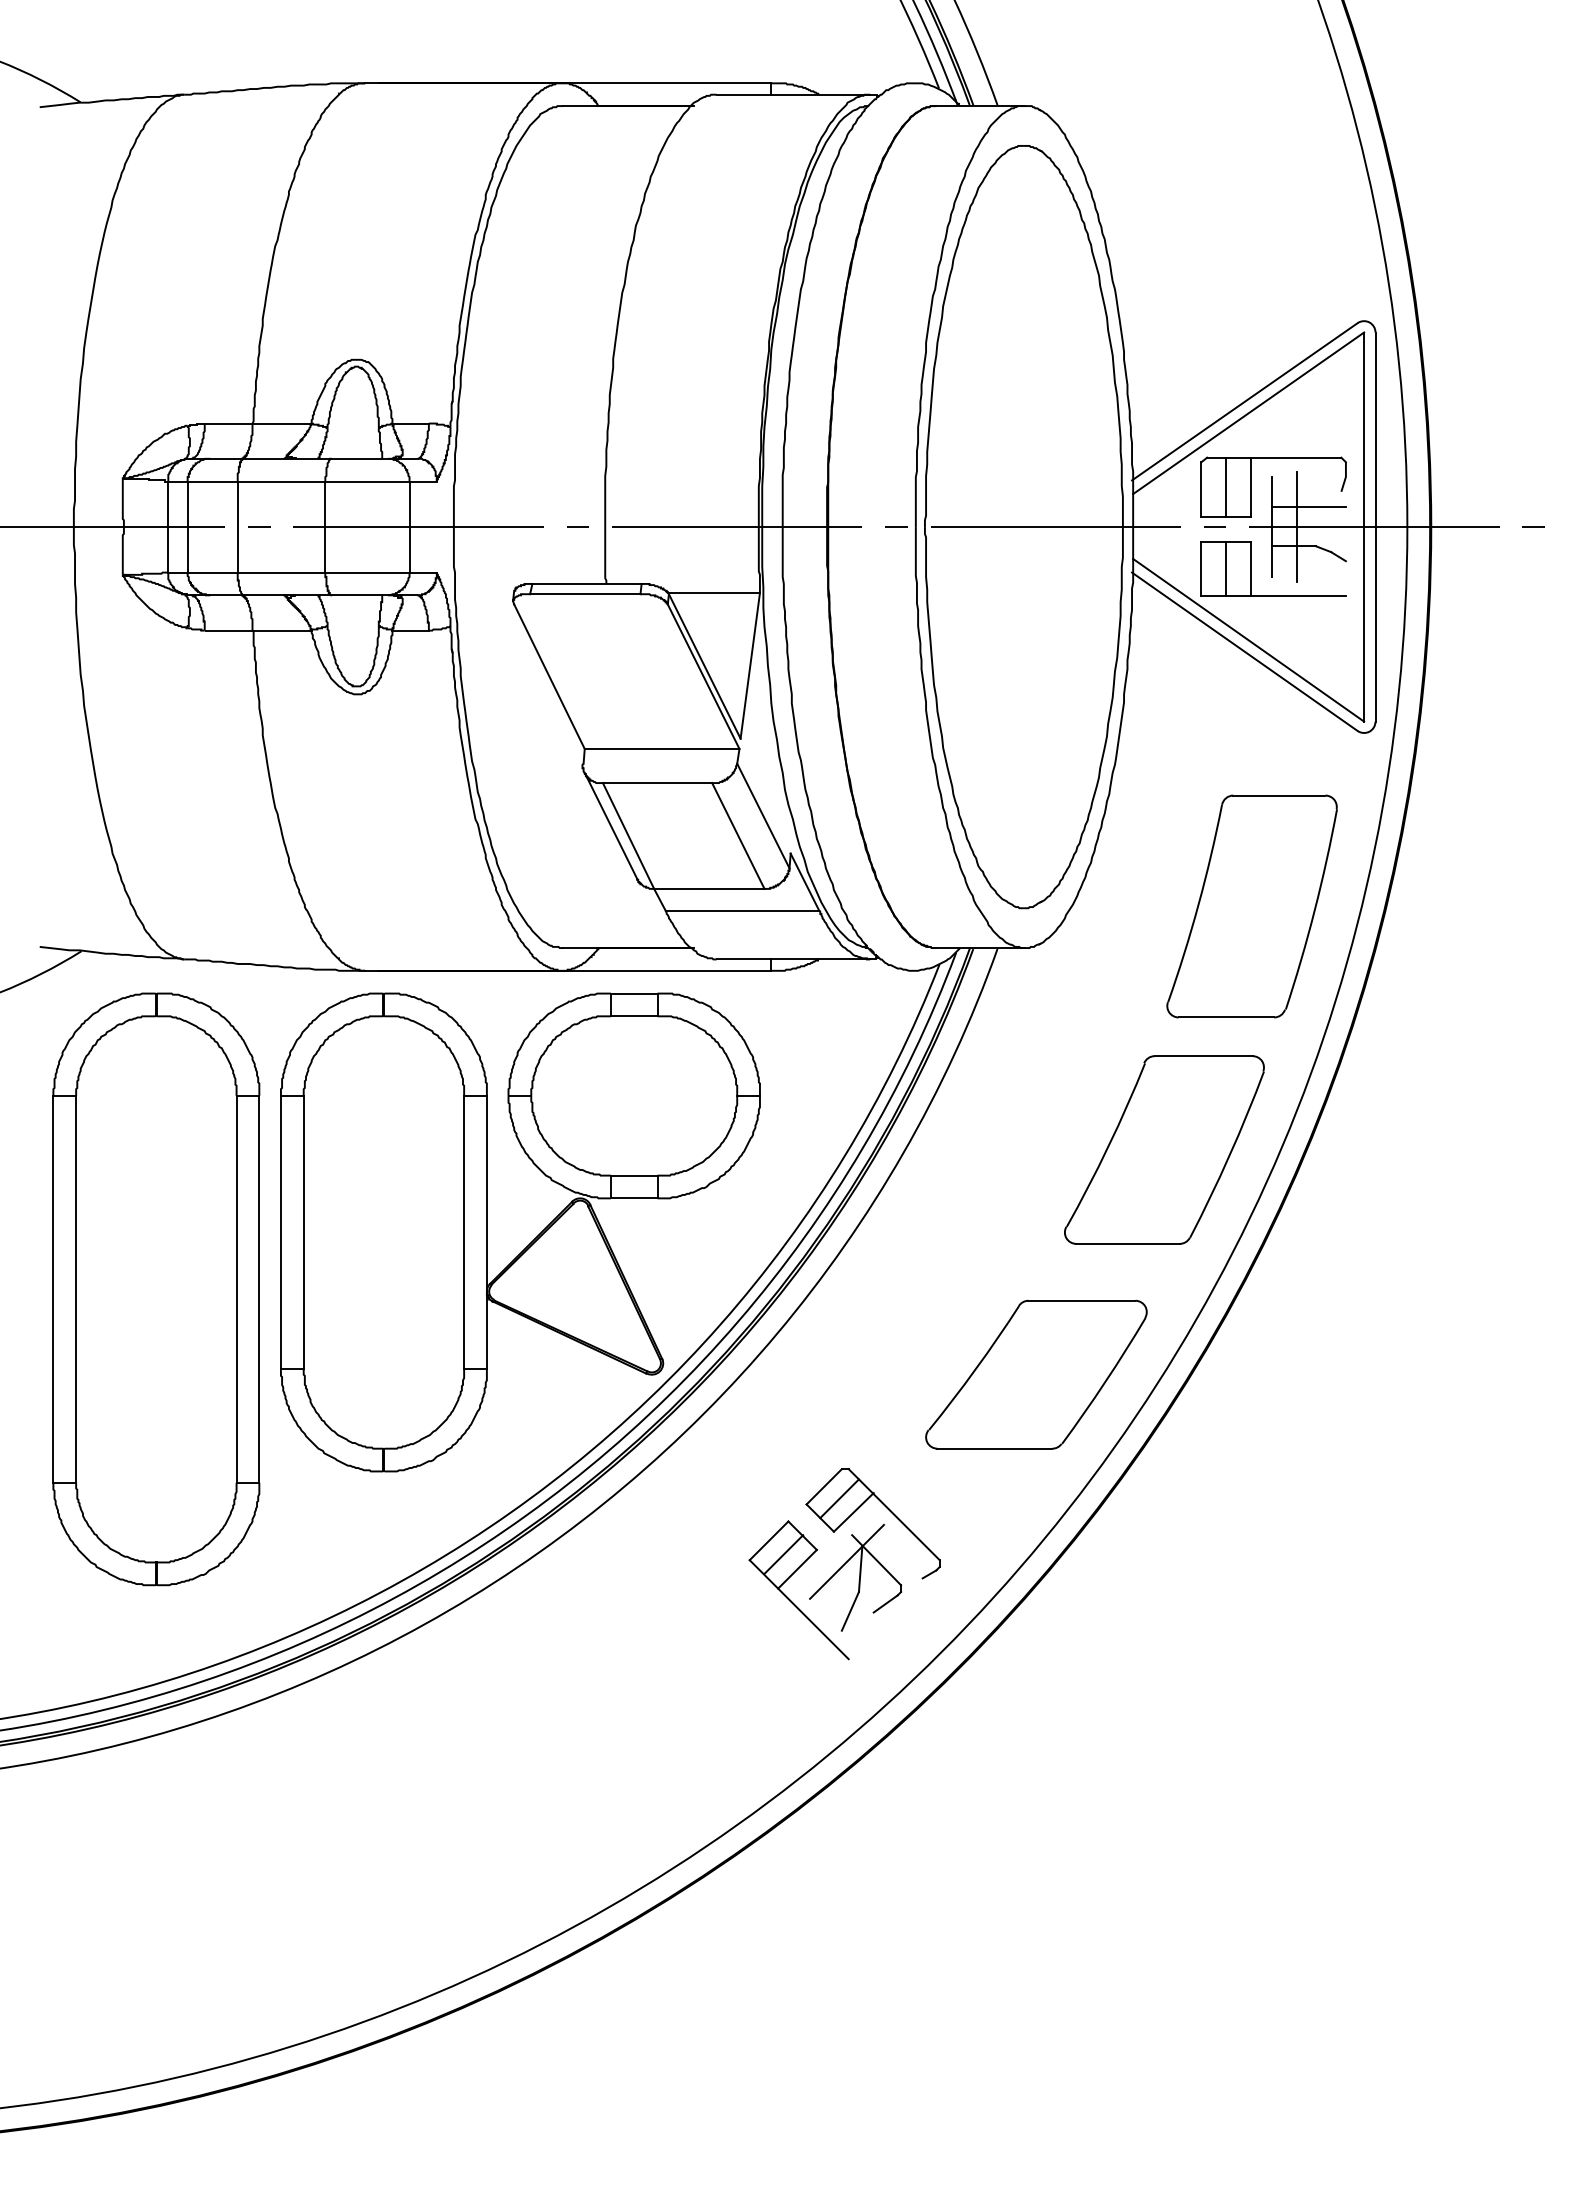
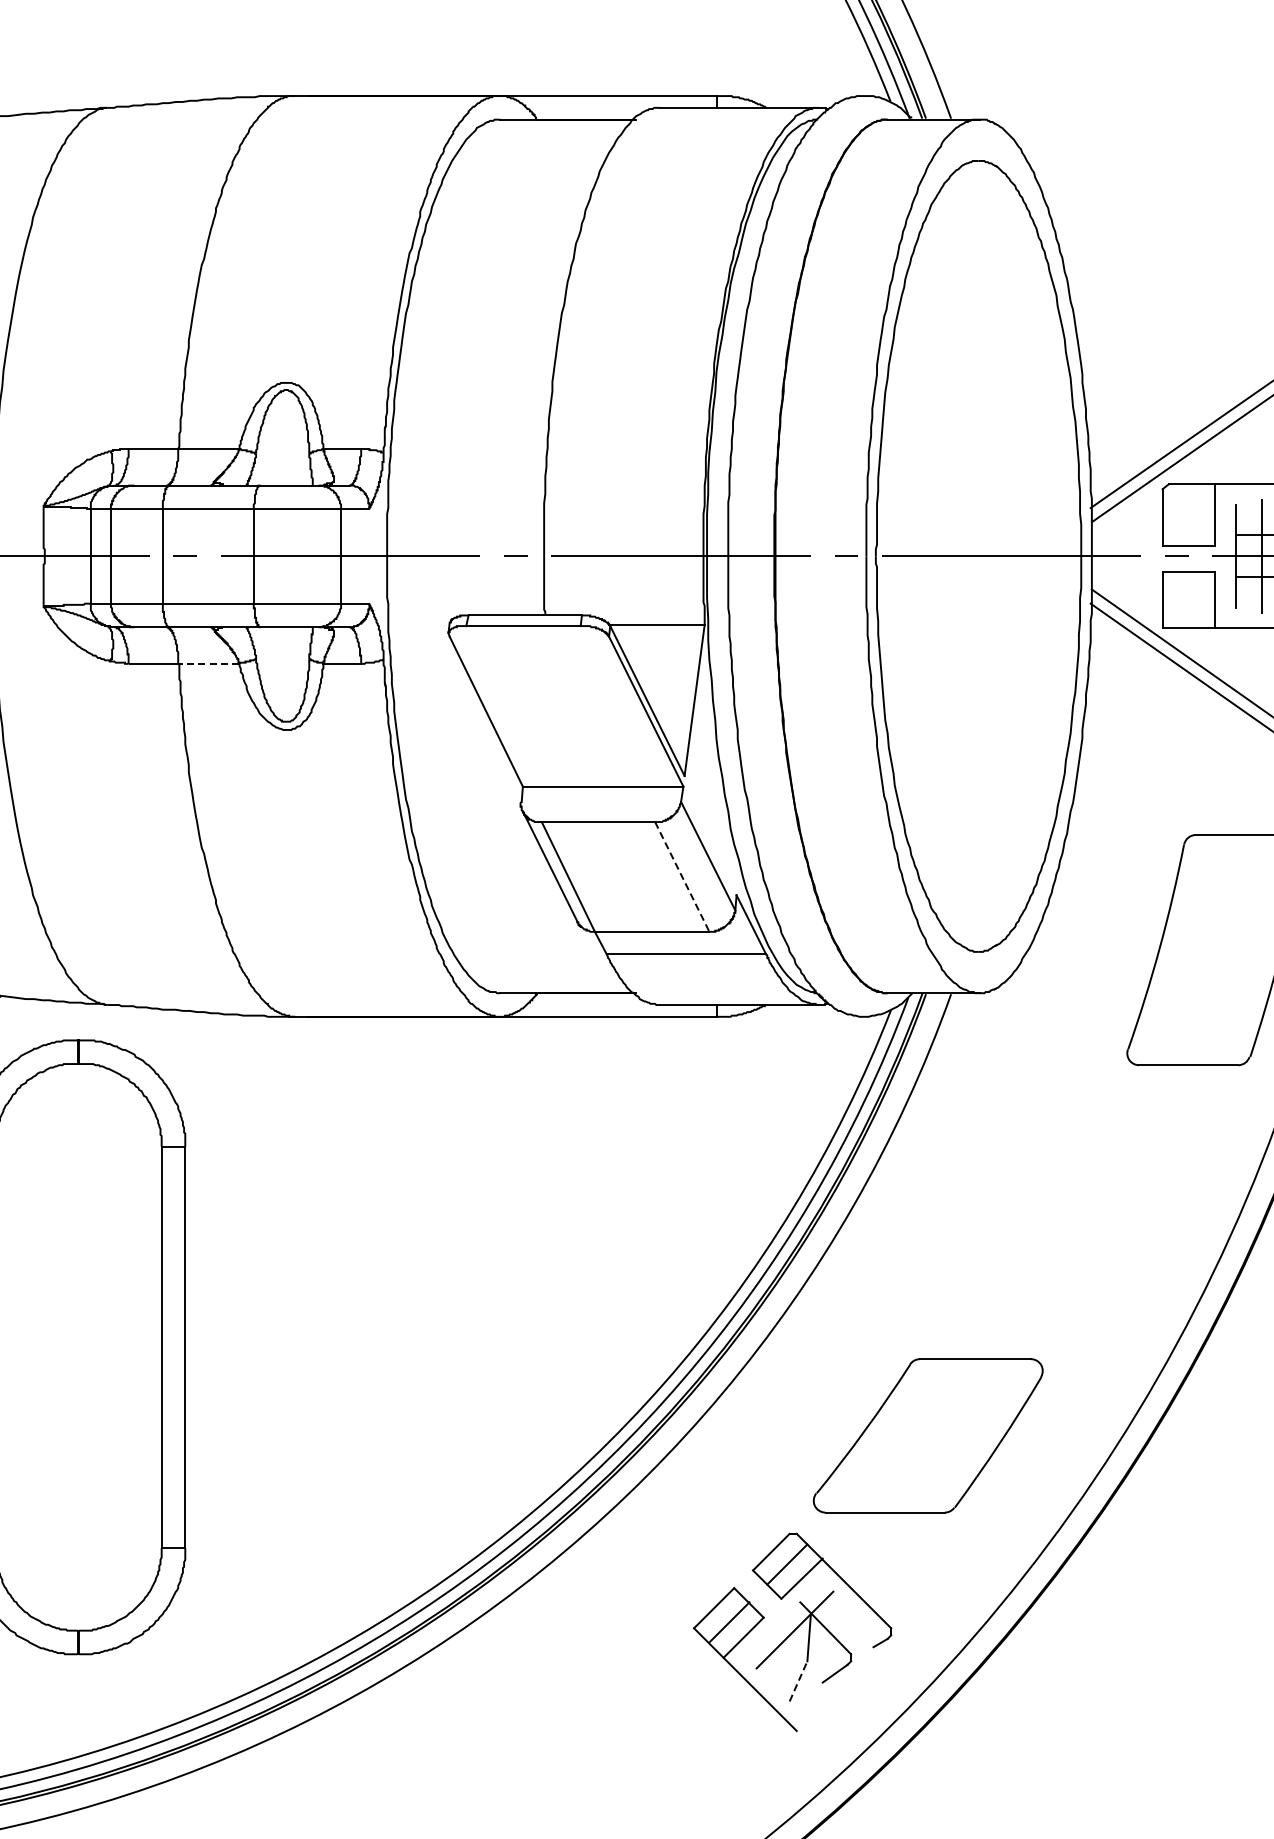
line: (1226, 486) -> (1188, 514), removed
line: (1226, 568) -> (1188, 599), removed
line: (282, 630) -> (209, 663), solid -> dashed
line: (738, 836) -> (682, 877), solid -> dashed
part: (1164, 1149) -> (1124, 1202), removed
part: (530, 1242) -> (466, 1298), removed
part: (1036, 1374) -> (928, 1435), moved
line: (850, 1610) -> (798, 1680), solid -> dashed

